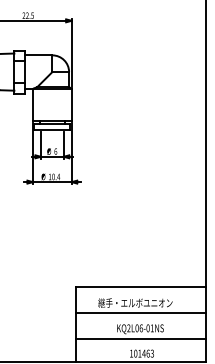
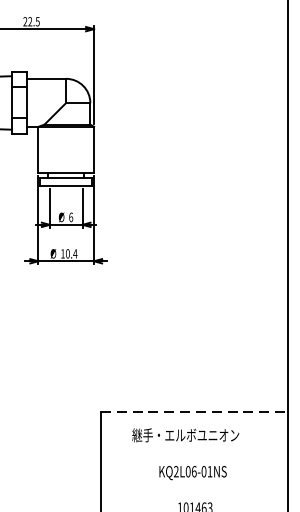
line: (141, 286) -> (194, 411), solid -> dashed
line: (141, 312) -> (194, 448), removed
line: (141, 338) -> (194, 486), removed

